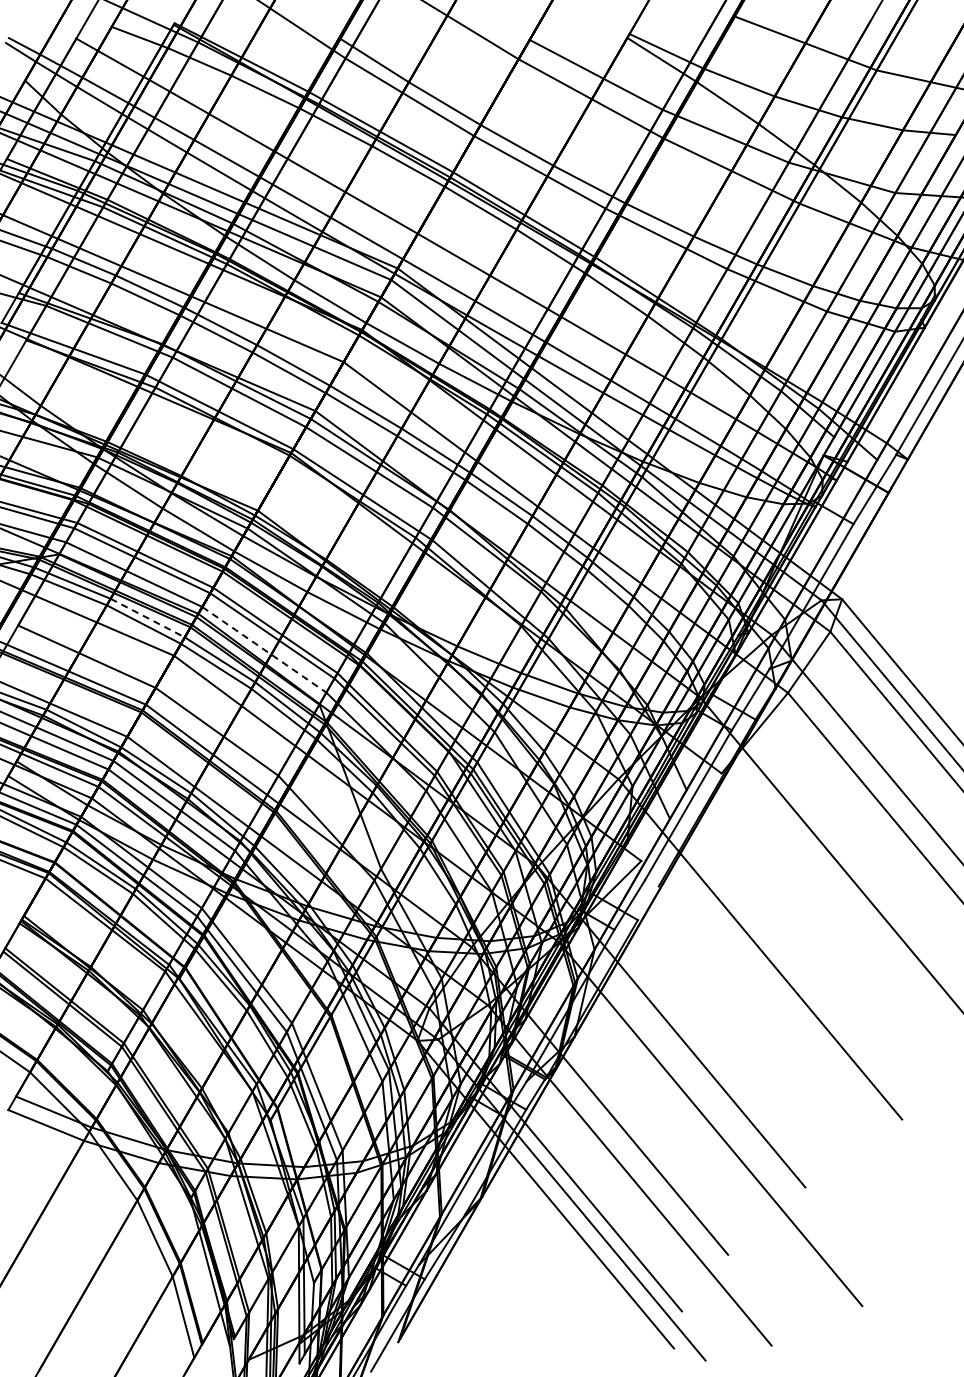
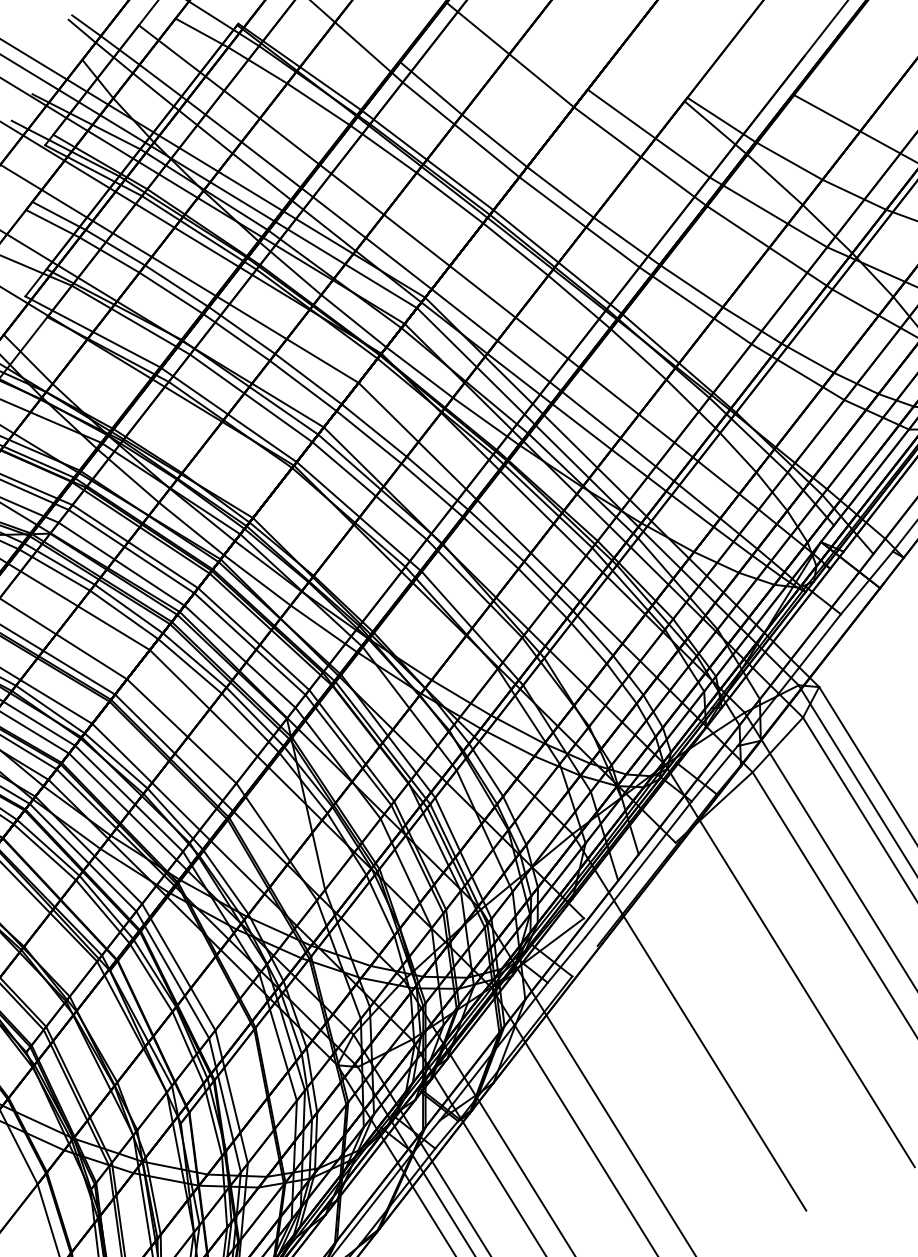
line: (147, 618) -> (128, 609), dashed -> solid
line: (264, 650) -> (240, 657), dashed -> solid

